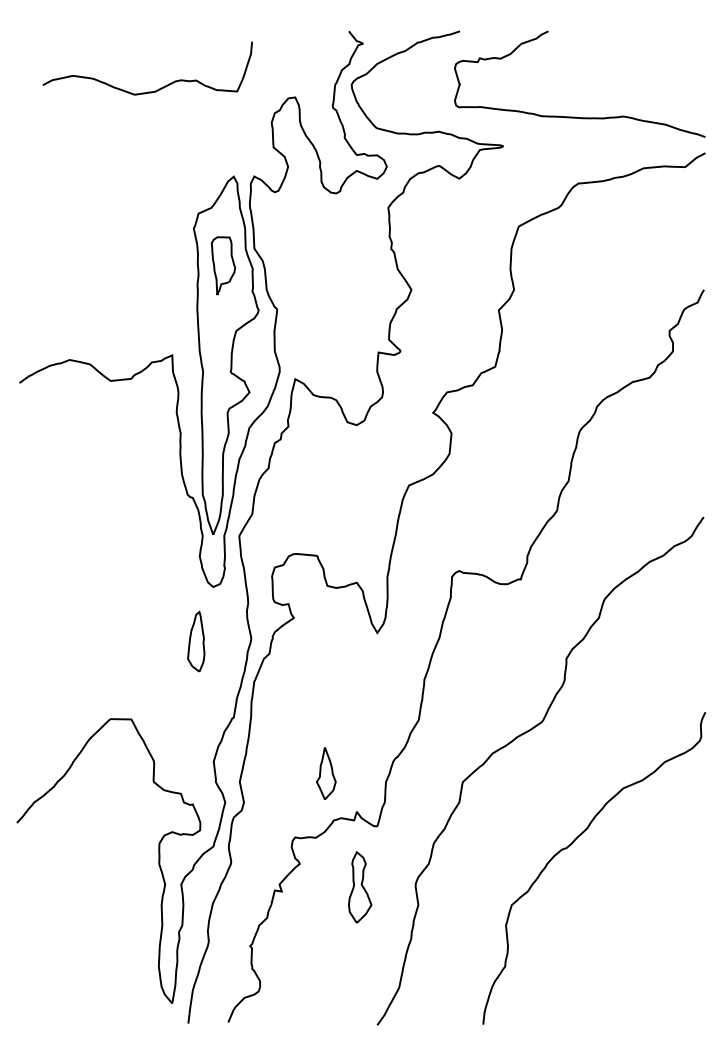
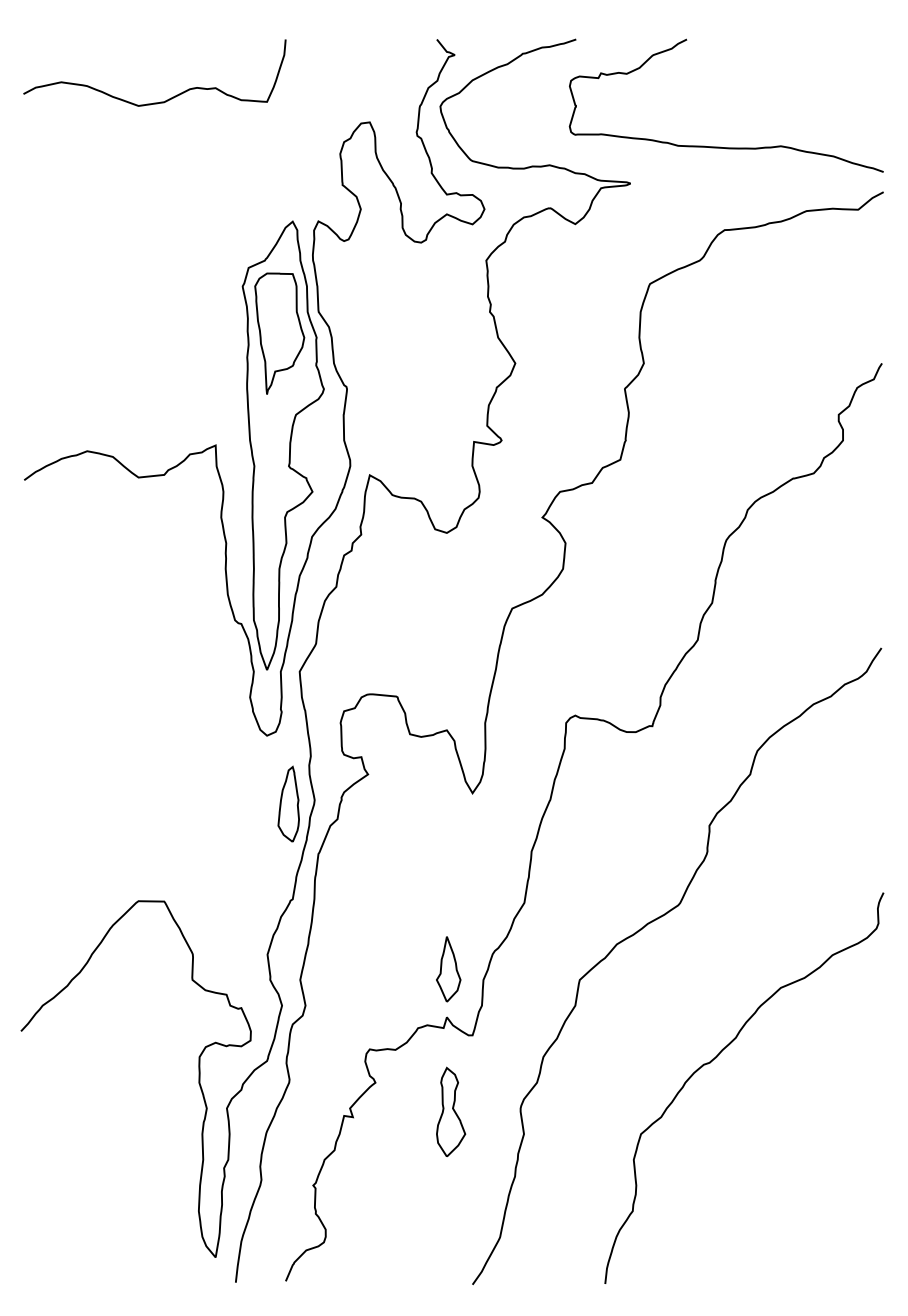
curve: (152, 91) -> (160, 101), moved
part: (223, 265) -> (279, 333), size x1.67
part: (196, 641) -> (288, 803), moved
part: (326, 773) -> (448, 969), moved

